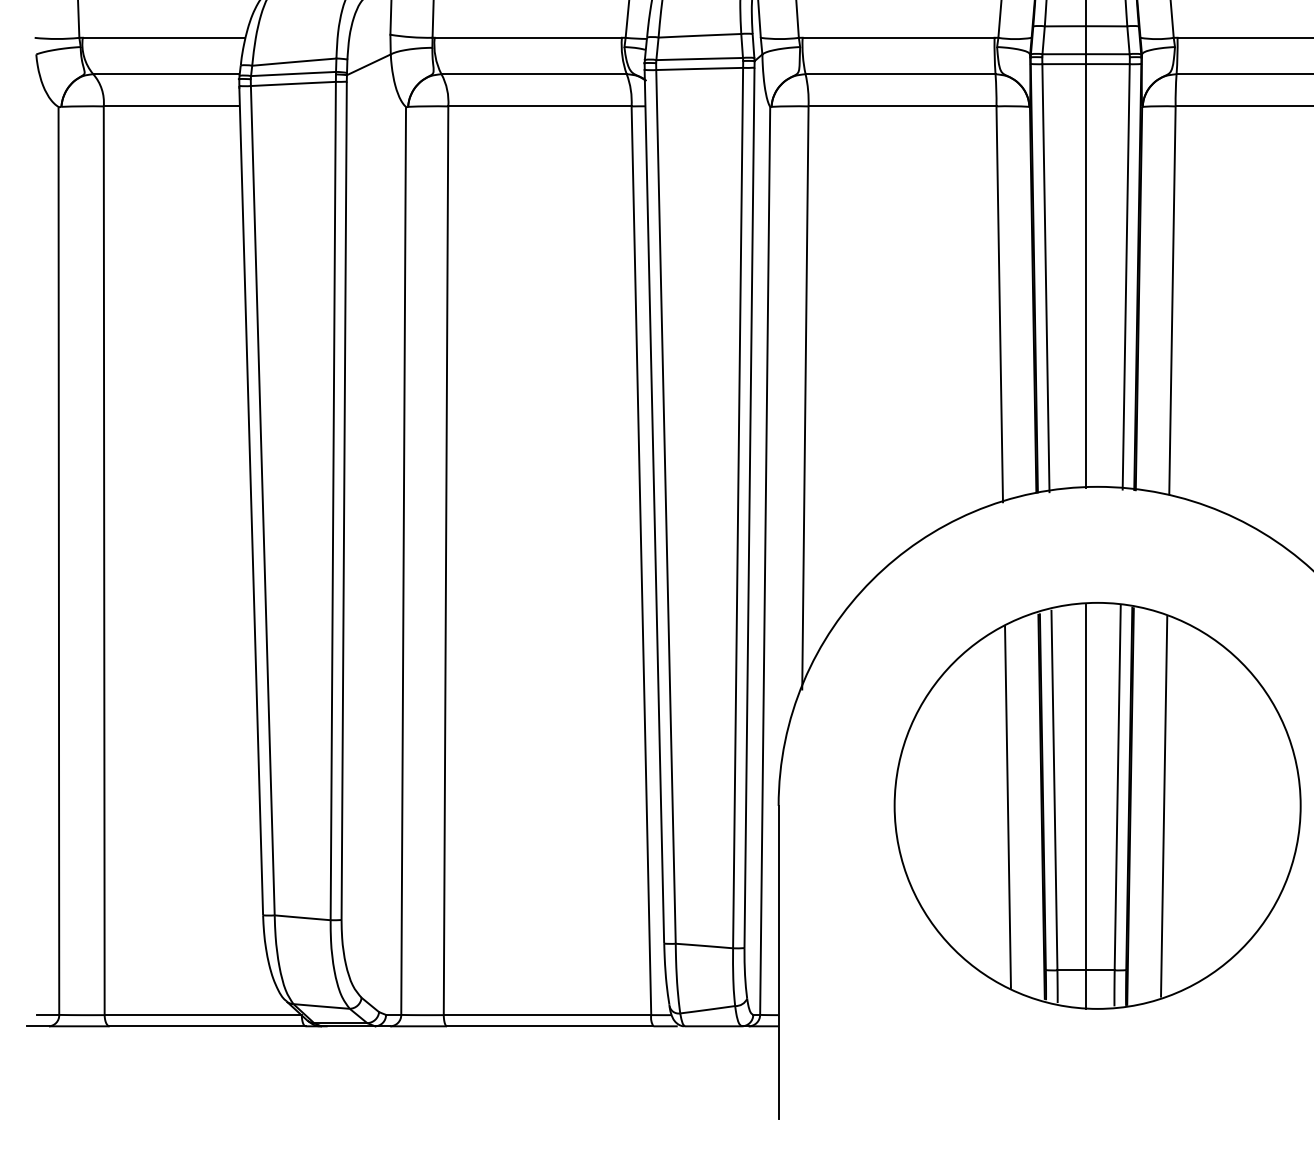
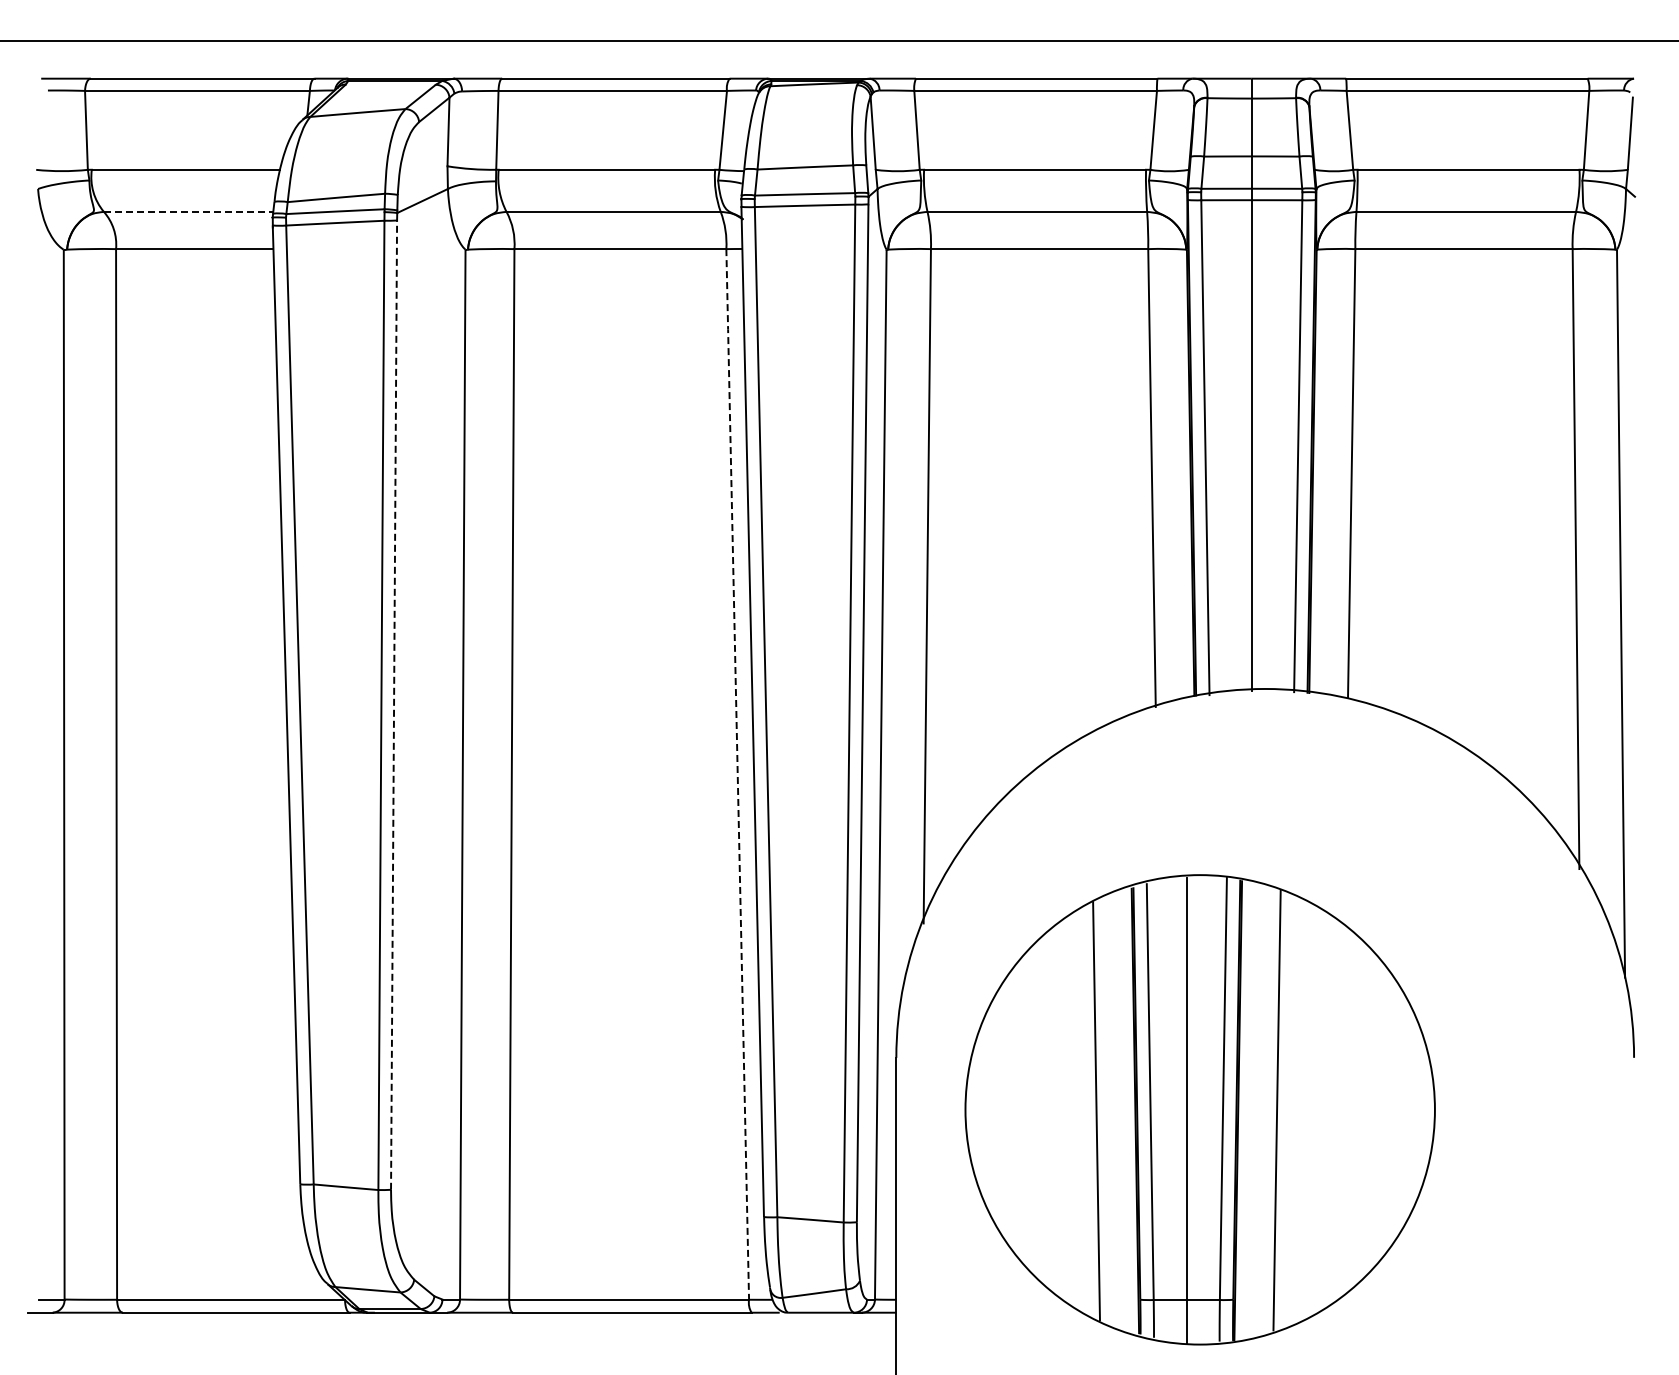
line: (166, 73) -> (188, 211), solid -> dashed
line: (344, 498) -> (394, 702), solid -> dashed
line: (641, 559) -> (737, 773), solid -> dashed
part: (1097, 805) -> (1199, 1109), moved

